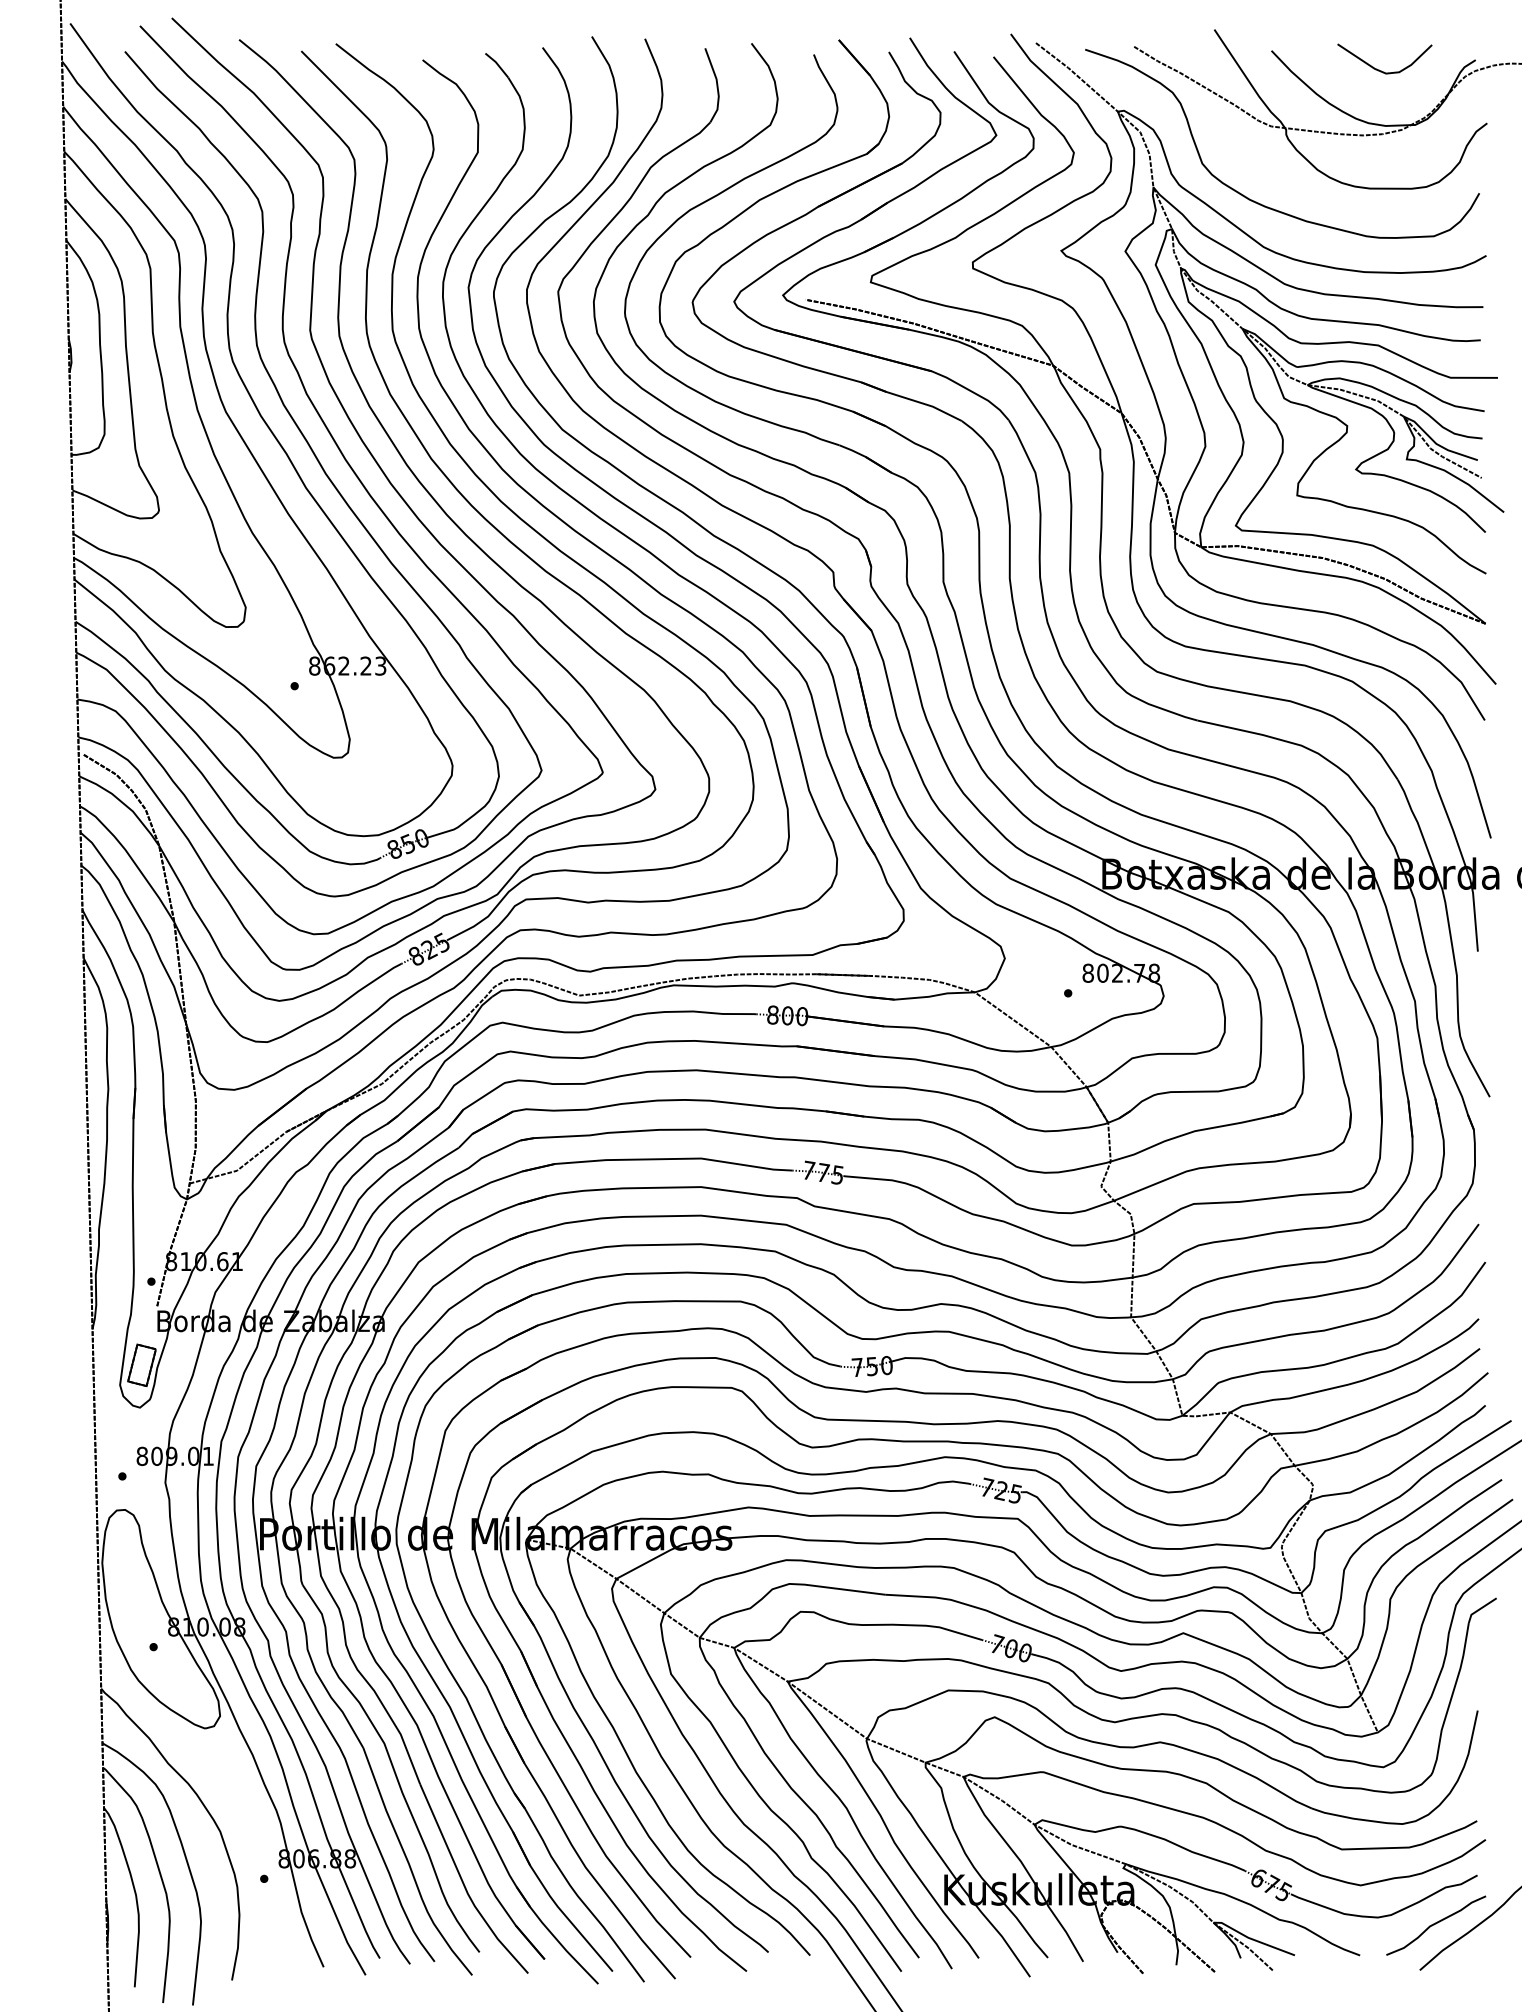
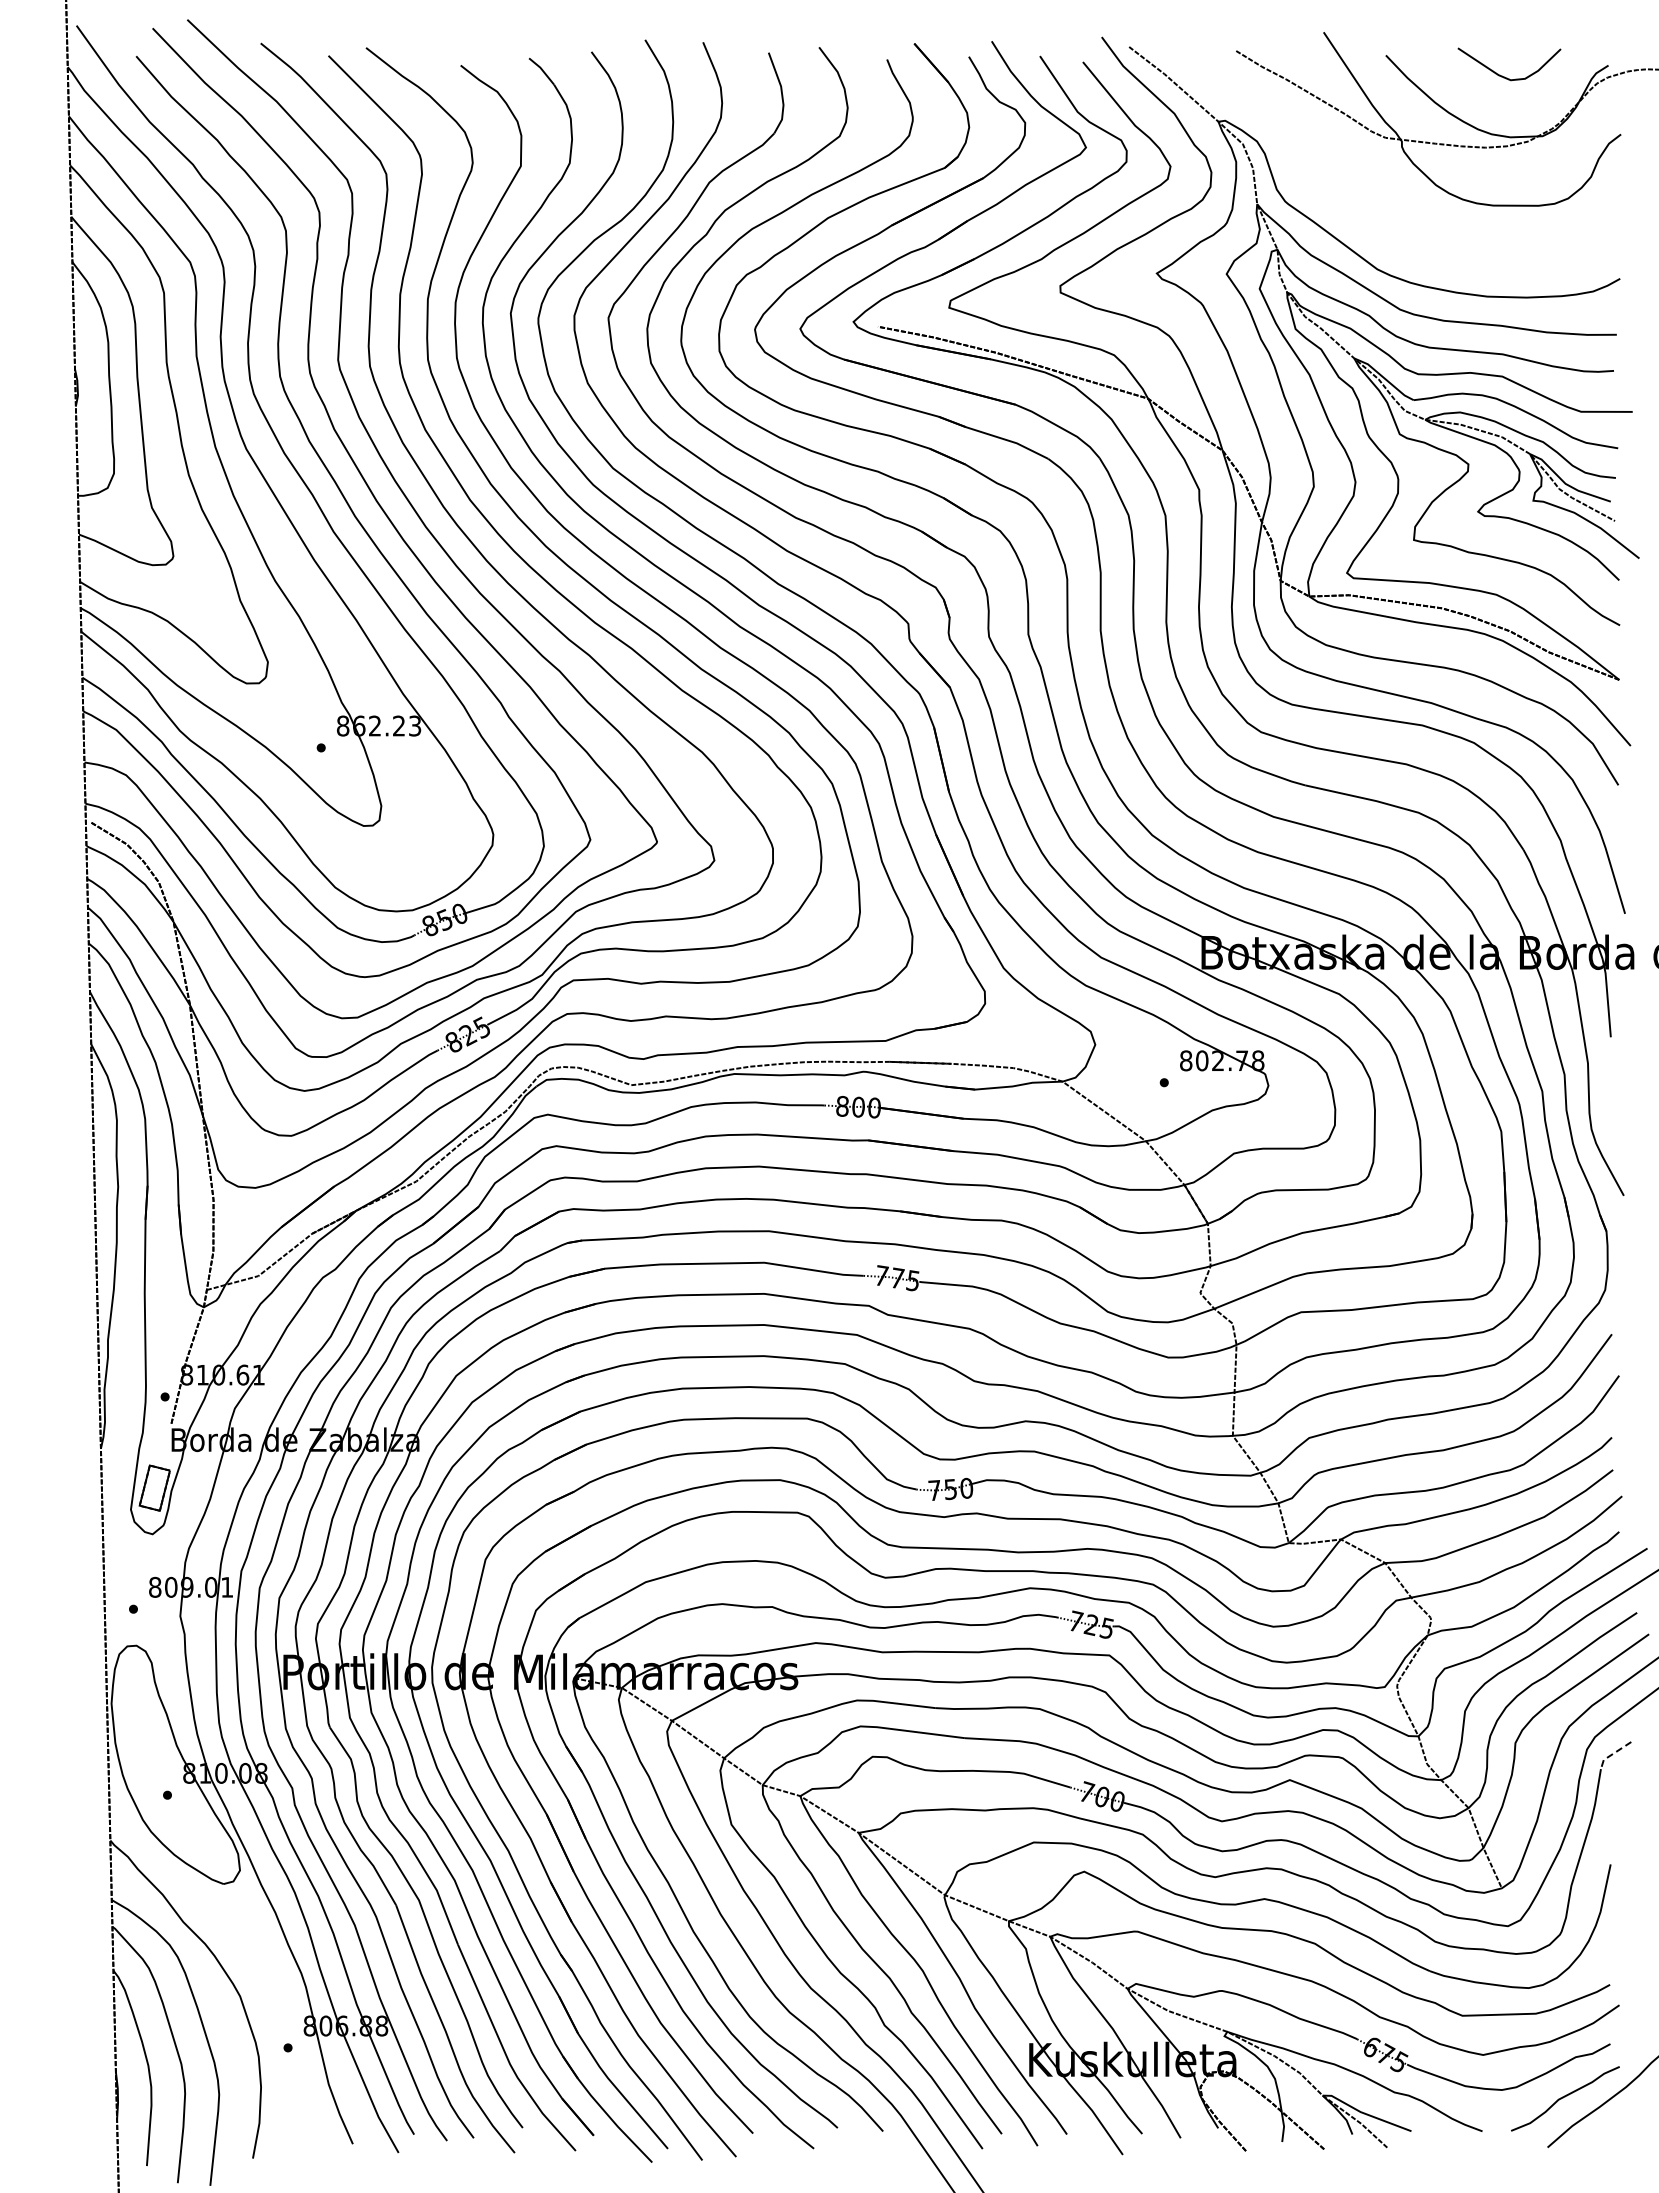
curve: (1258, 202) -> (1371, 220), removed
line: (1479, 1609) -> (1612, 1754), solid -> dashed

